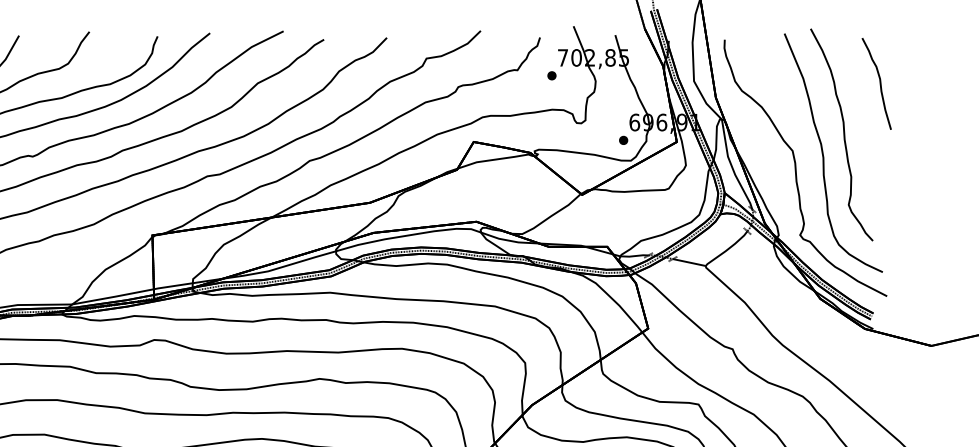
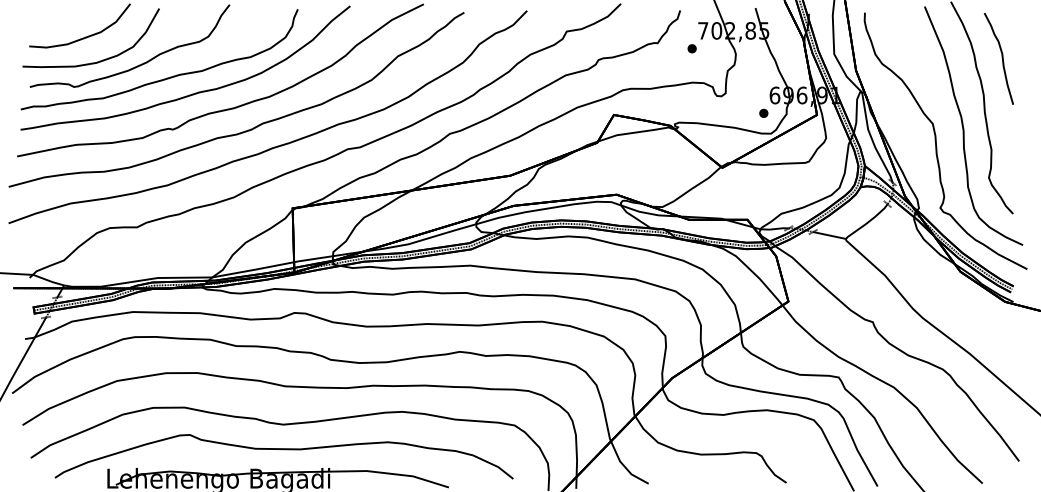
curve: (879, 83) -> (1001, 58), moved

